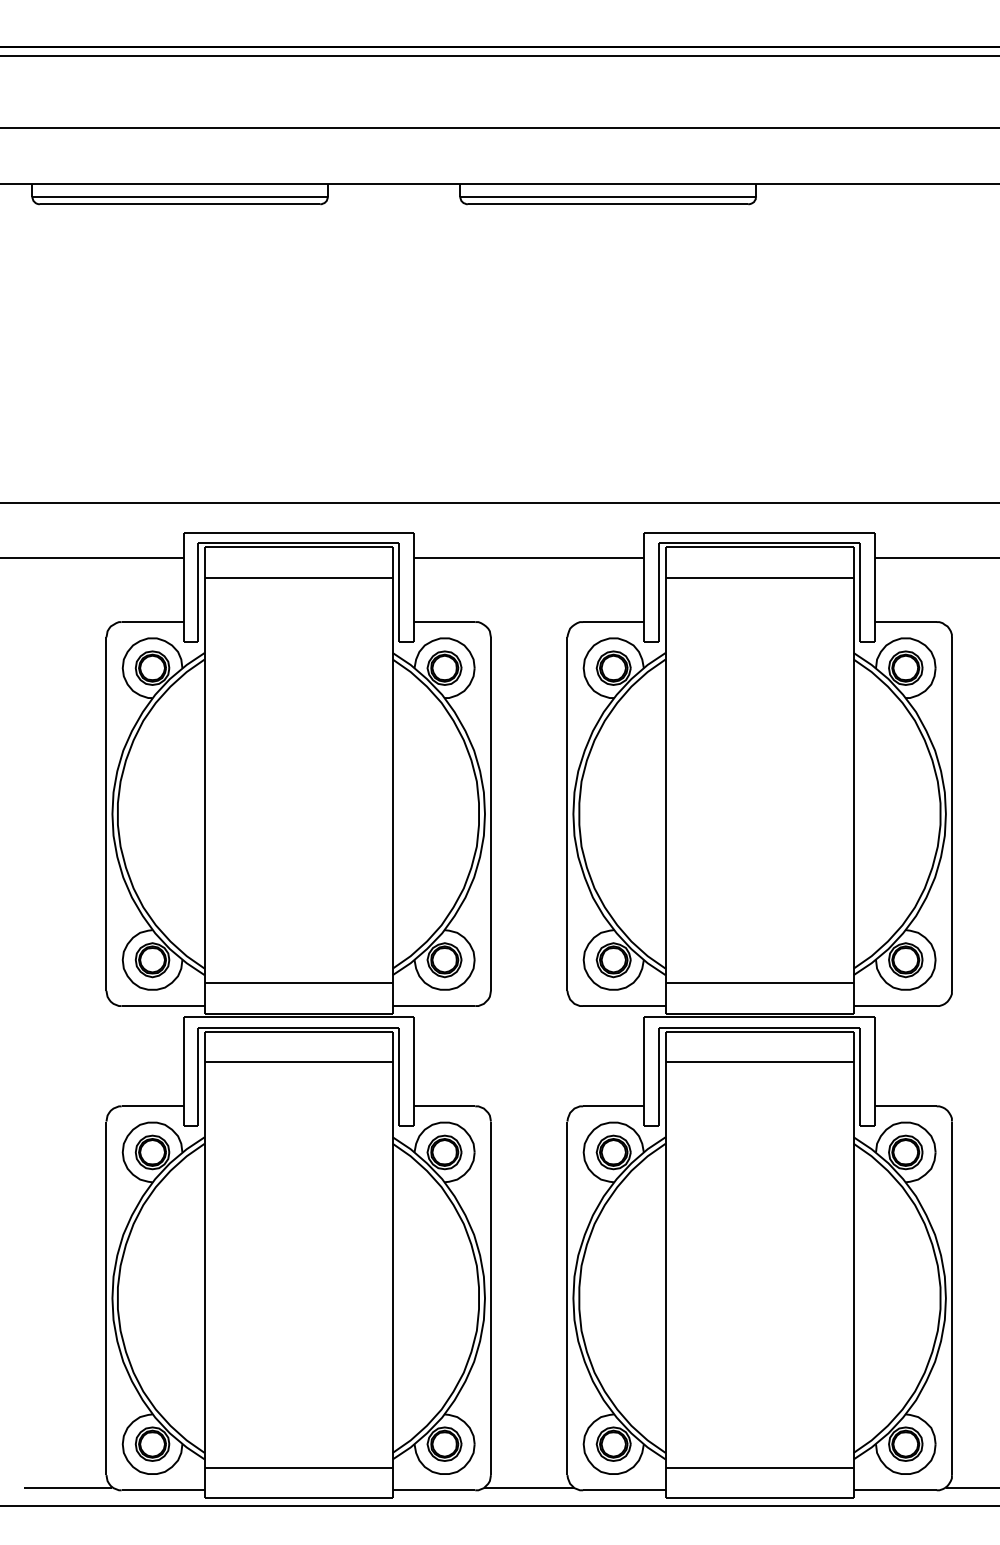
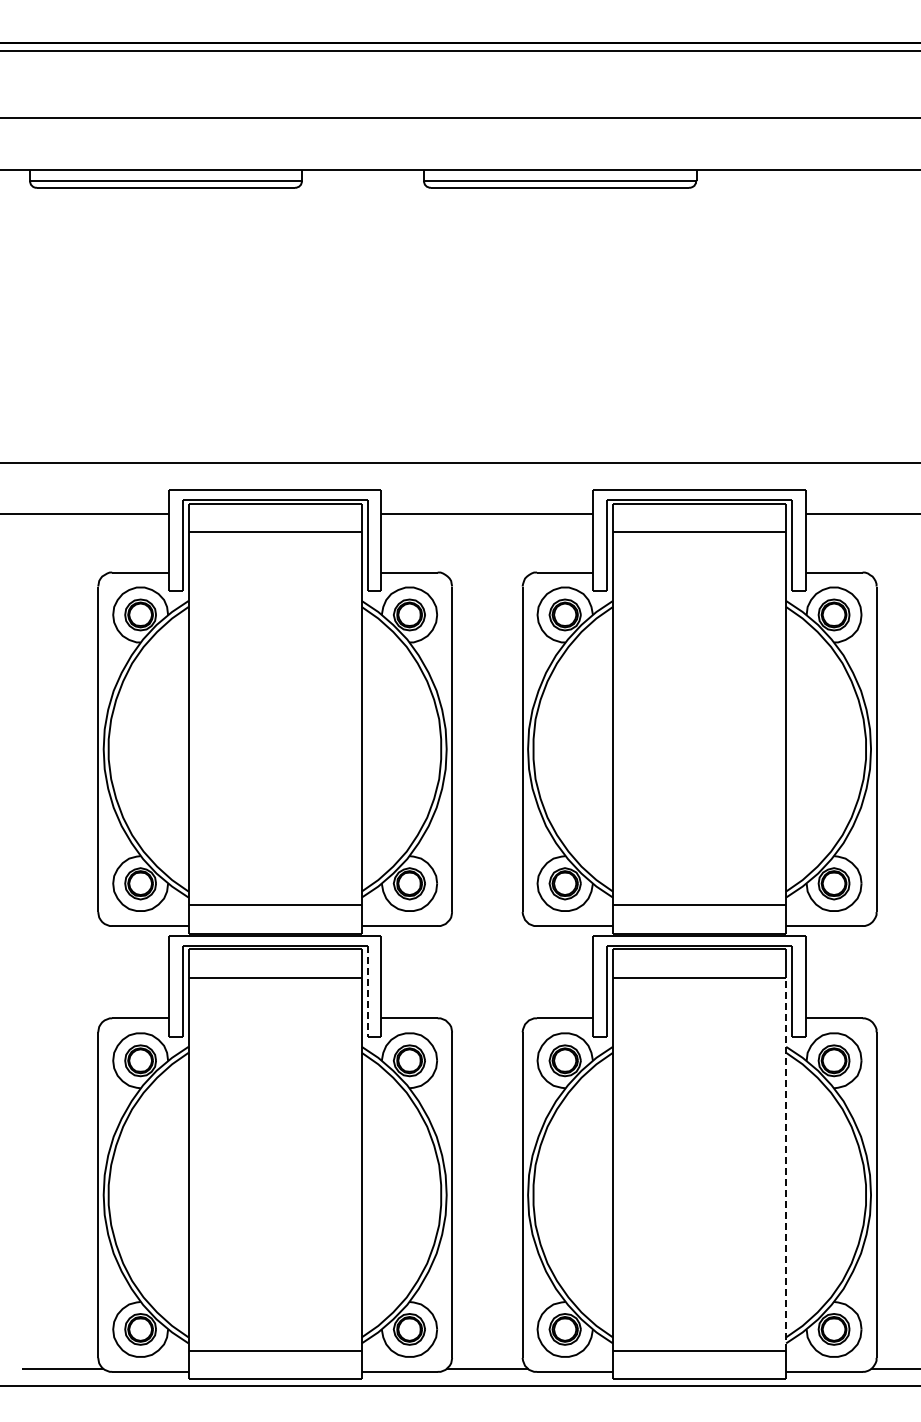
line: (398, 1077) -> (367, 991), solid -> dashed
line: (854, 1264) -> (786, 1163), solid -> dashed

